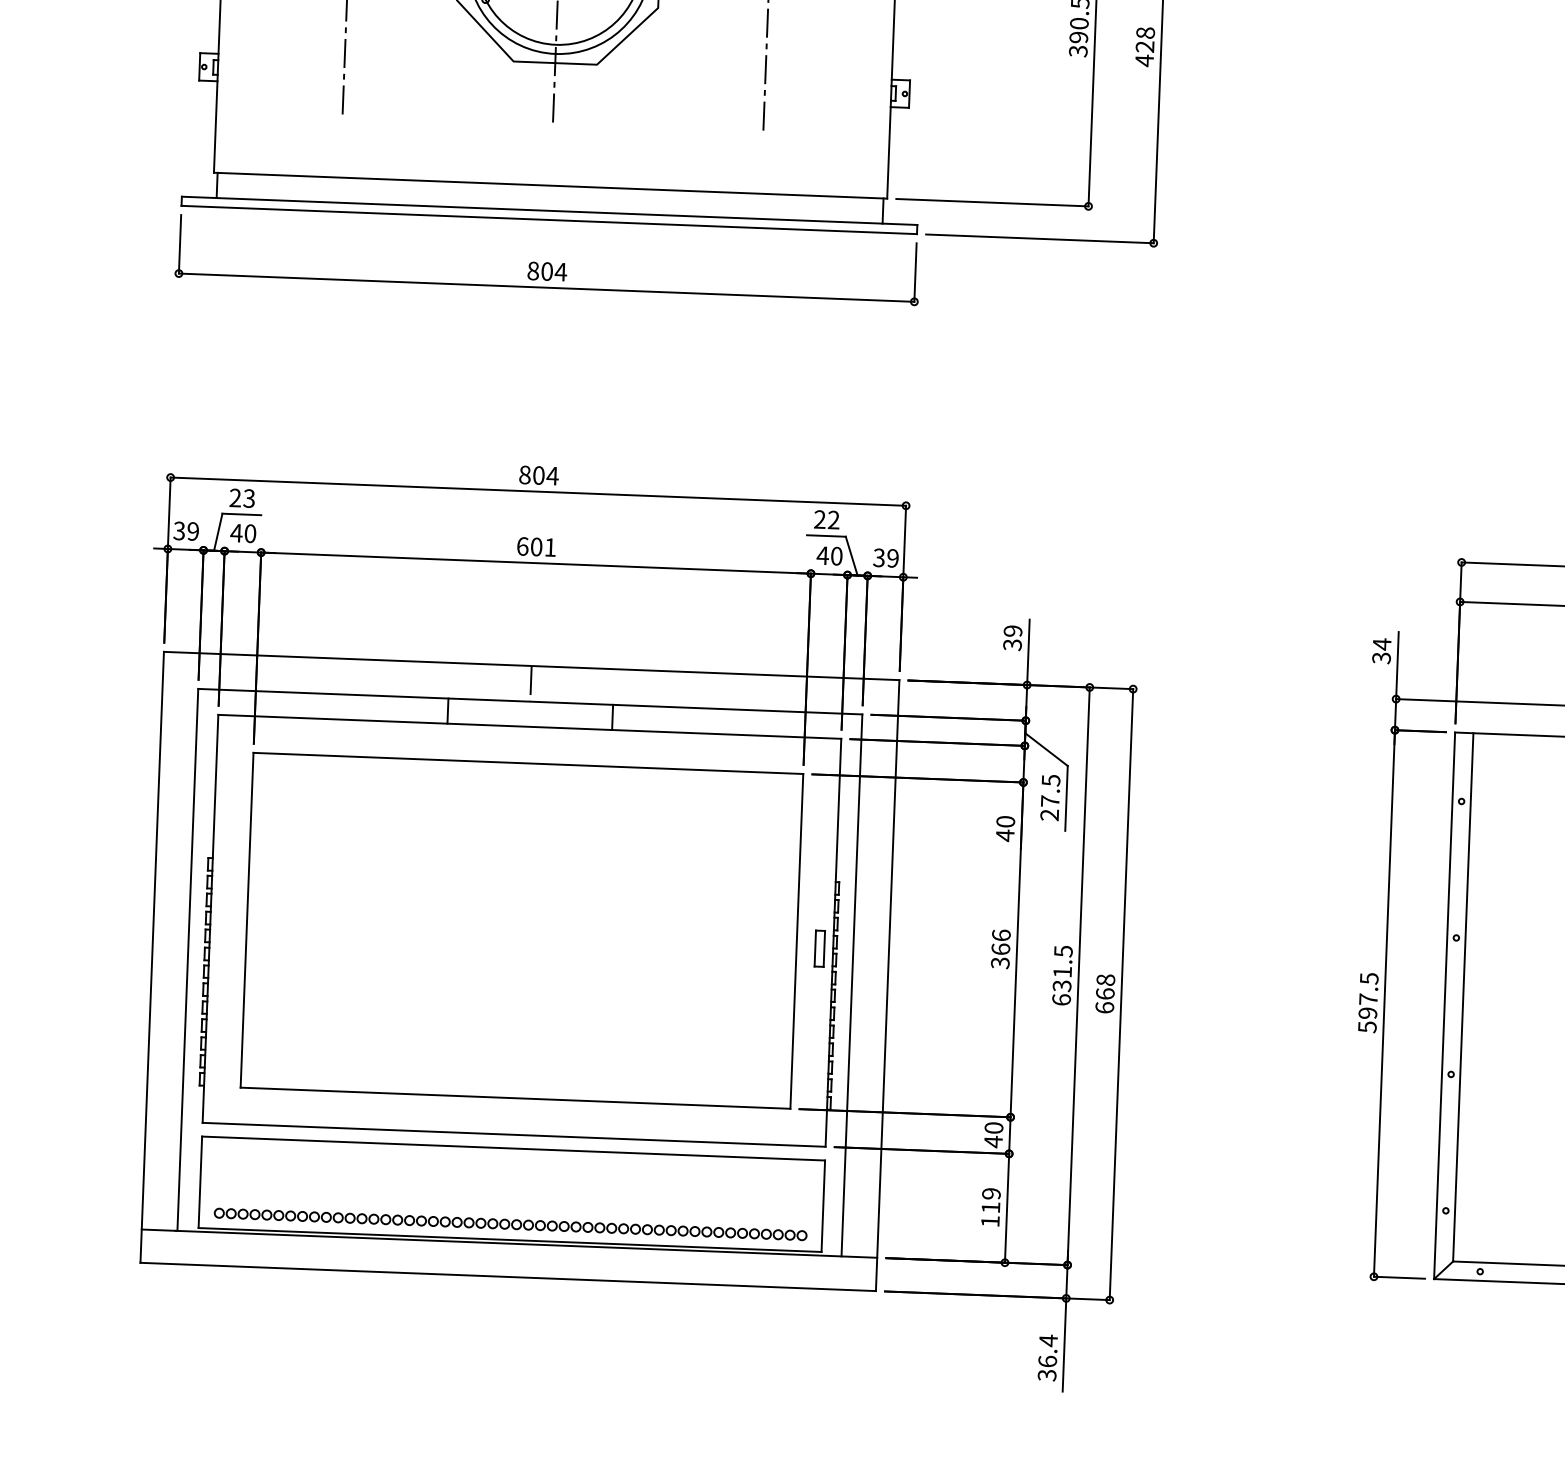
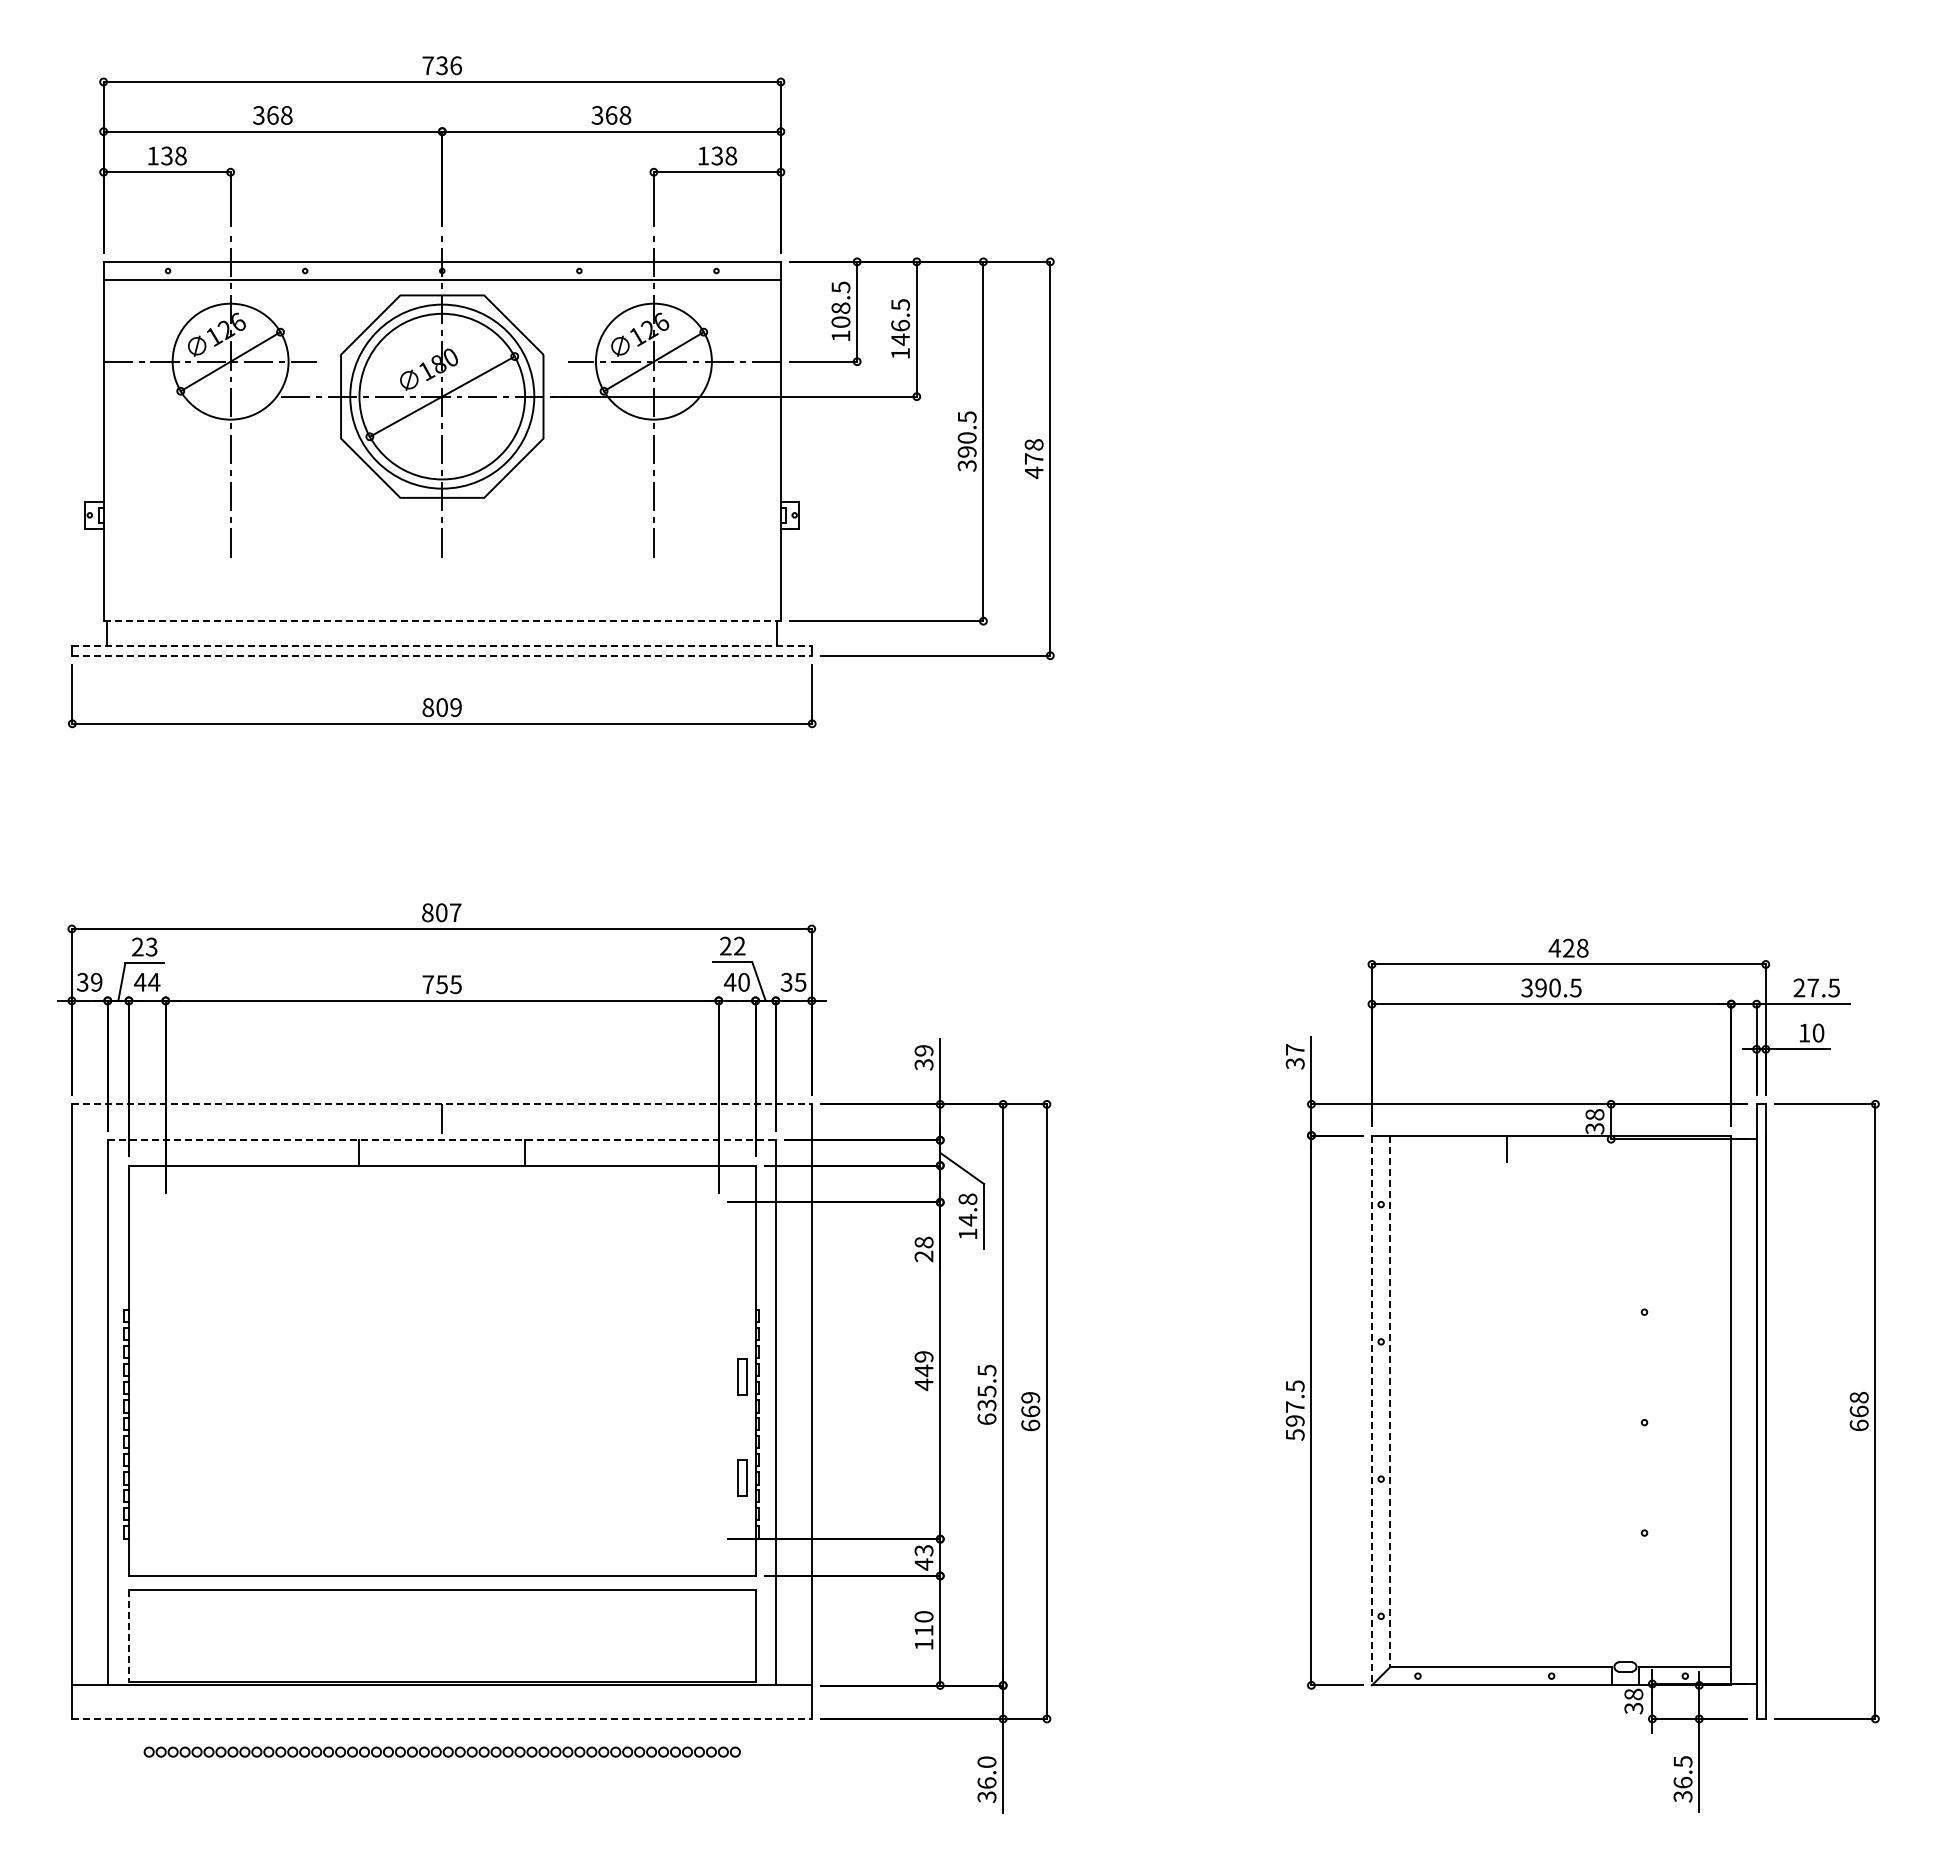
text: (1144, 46) -> (1033, 458), 428 -> 478
line: (550, 186) -> (442, 621), solid -> dashed
line: (549, 210) -> (442, 646), solid -> dashed
line: (549, 219) -> (442, 655), solid -> dashed
text: (560, 272) -> (455, 707), 804 -> 809
text: (552, 475) -> (455, 912), 804 -> 807
text: (249, 532) -> (153, 981), 40 -> 44
text: (535, 546) -> (441, 984), 601 -> 755
text: (892, 557) -> (800, 981), 39 -> 35
text: (1382, 644) -> (1295, 1049), 34 -> 37
line: (531, 666) -> (441, 1104), solid -> dashed
line: (530, 701) -> (442, 1140), solid -> dashed
text: (1049, 797) -> (967, 1216), 27.5 -> 14.8
text: (1004, 828) -> (923, 1249), 40 -> 28
part: (522, 930) -> (442, 1370), removed
text: (1000, 949) -> (923, 1371), 366 -> 449
text: (1062, 972) -> (986, 1391), 631.5 -> 635.5
text: (1105, 979) -> (1030, 1397), 668 -> 669
line: (1463, 997) -> (1390, 1401), solid -> dashed
line: (1444, 1005) -> (1371, 1410), solid -> dashed
part: (816, 1048) -> (742, 1477), added
text: (993, 1127) -> (923, 1550), 40 -> 43
line: (199, 1183) -> (128, 1636), solid -> dashed
text: (990, 1193) -> (923, 1616), 119 -> 110
part: (509, 1223) -> (441, 1751), moved
line: (507, 1276) -> (441, 1718), solid -> dashed
text: (1047, 1341) -> (986, 1762), 36.4 -> 36.0

